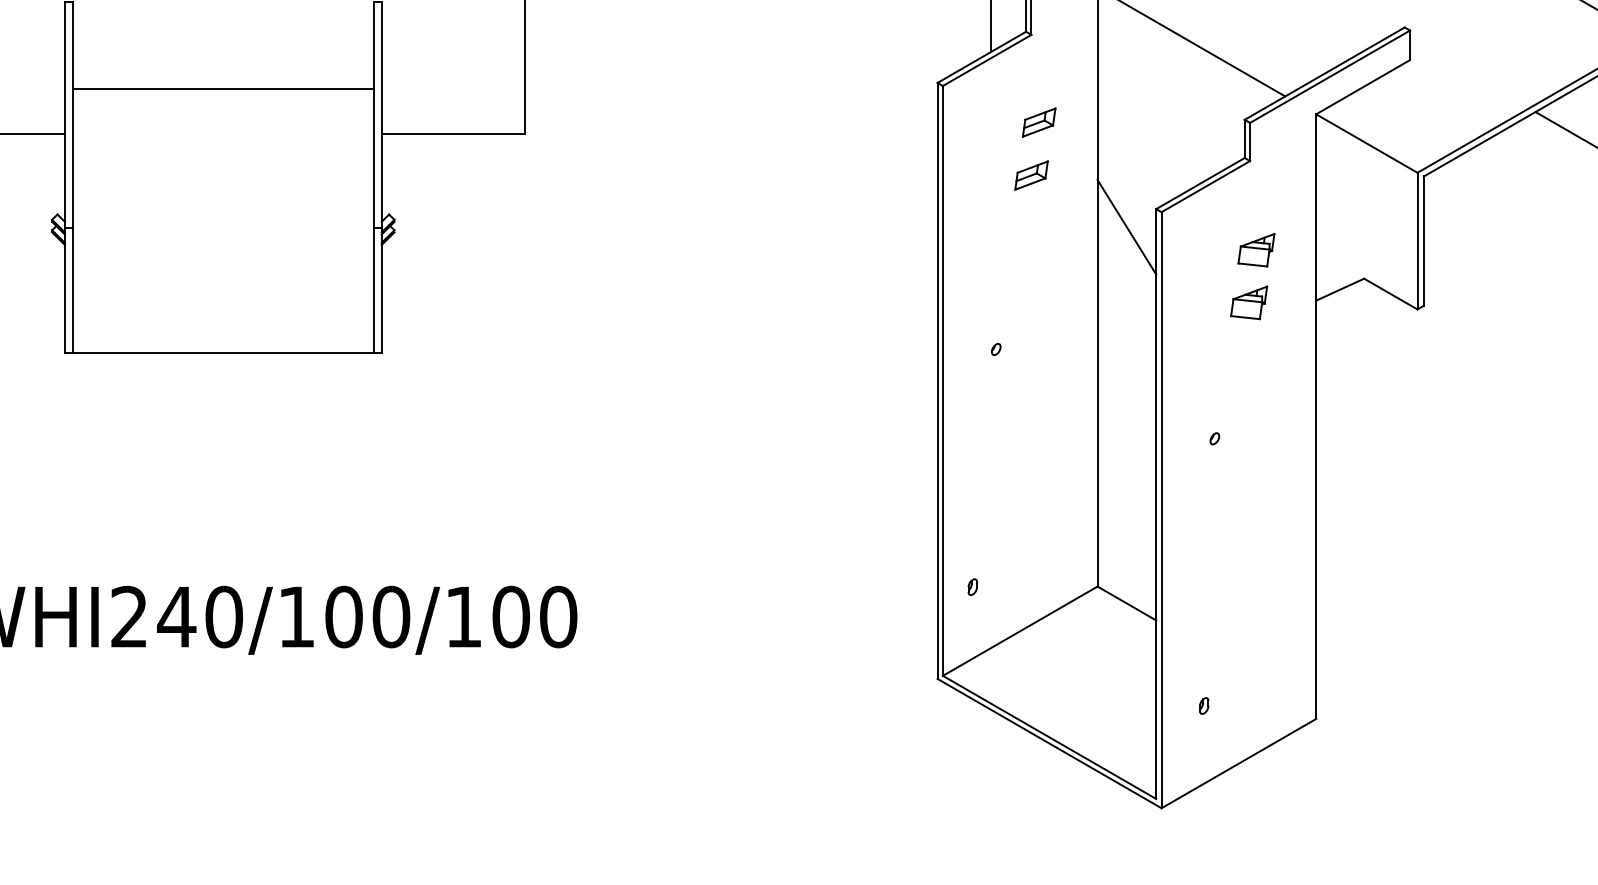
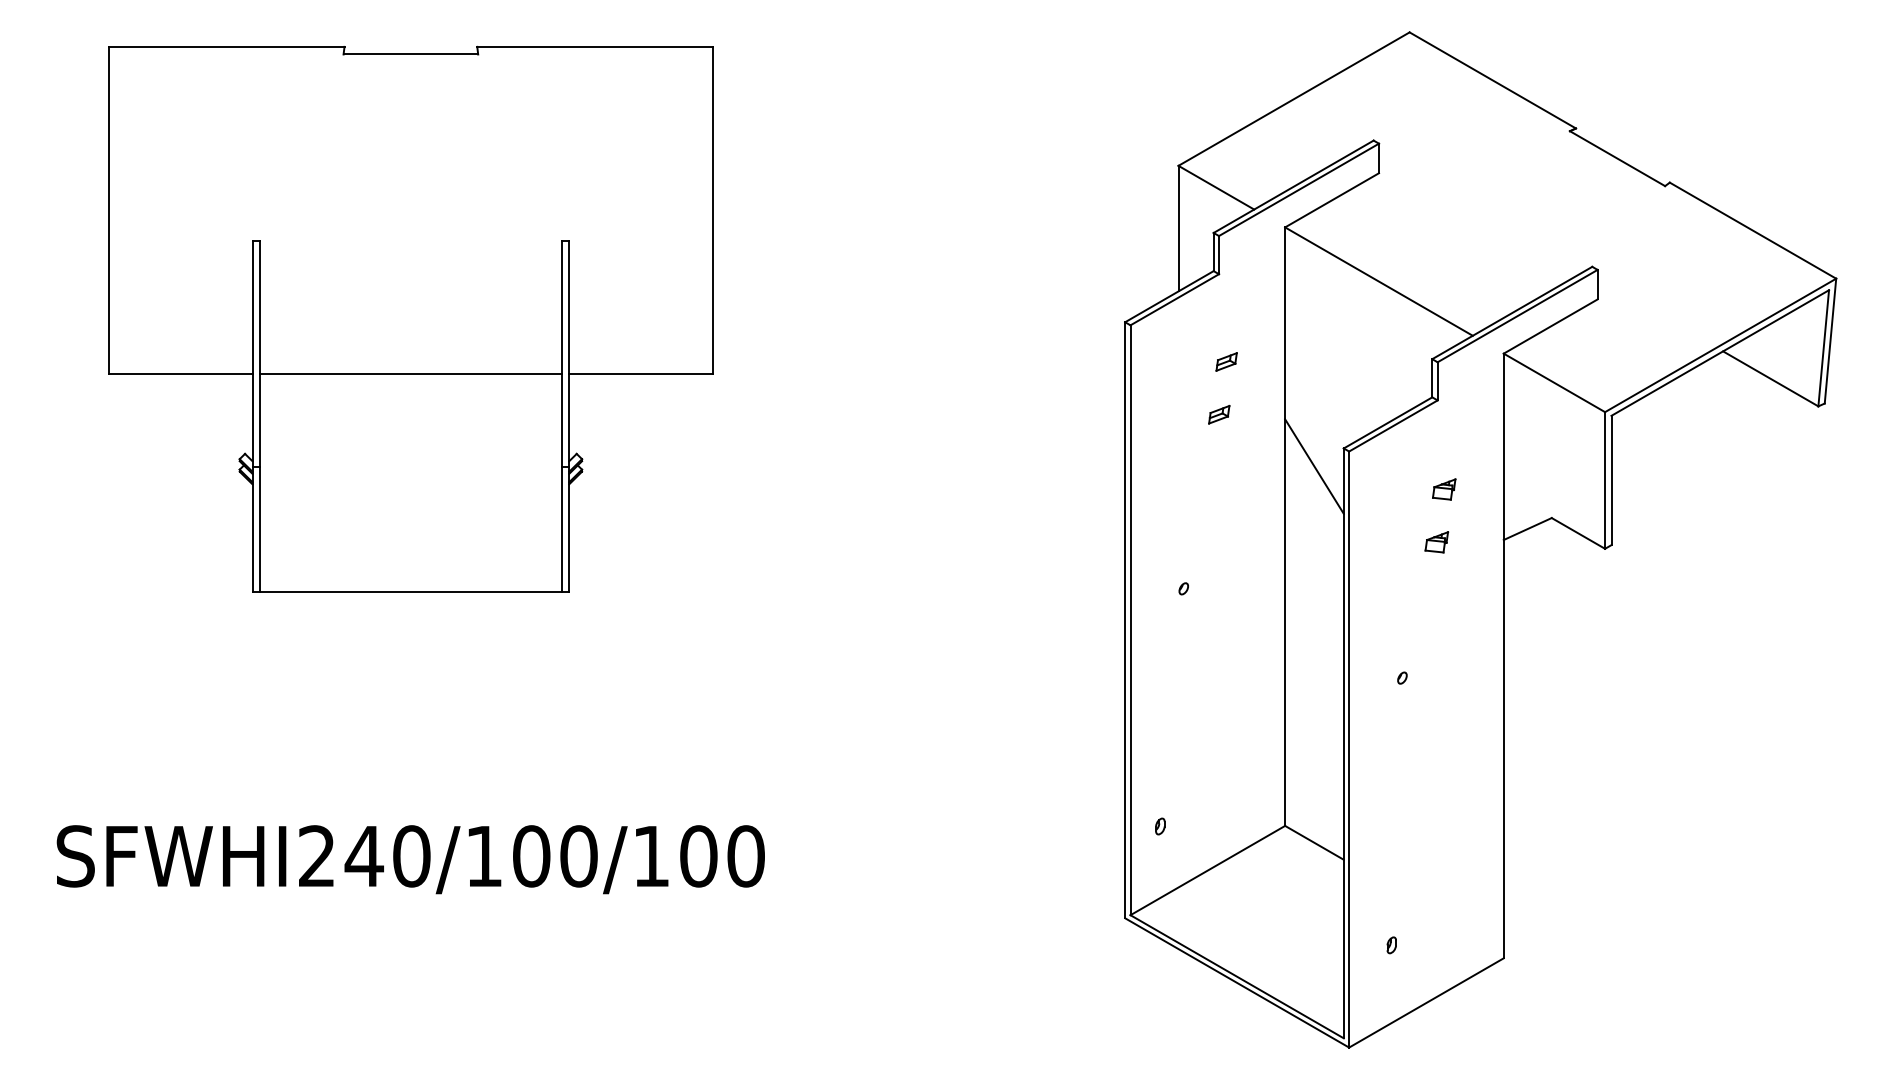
line: (222, 89) -> (410, 373), moved
part: (1038, 122) -> (1226, 361), size x0.62
part: (1031, 175) -> (1219, 414), size x0.62
part: (1256, 250) -> (1444, 489), size x0.62
part: (1248, 303) -> (1436, 542), size x0.62

